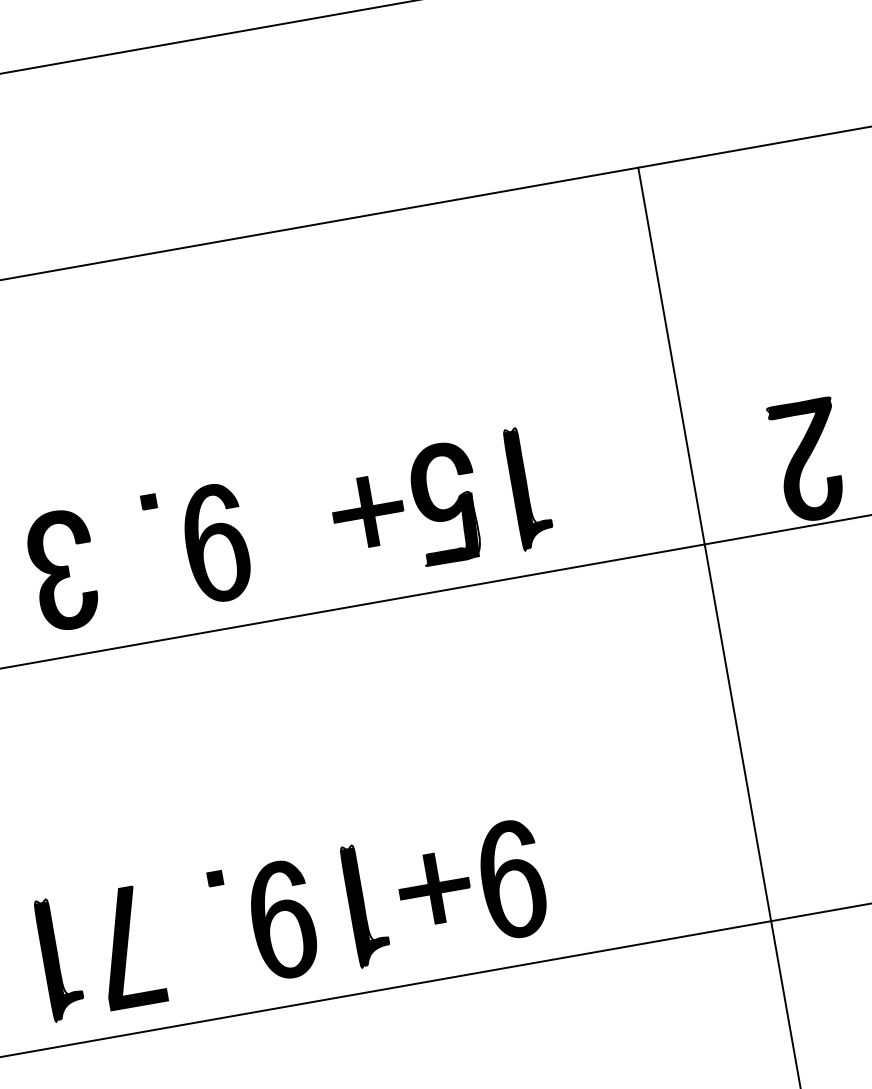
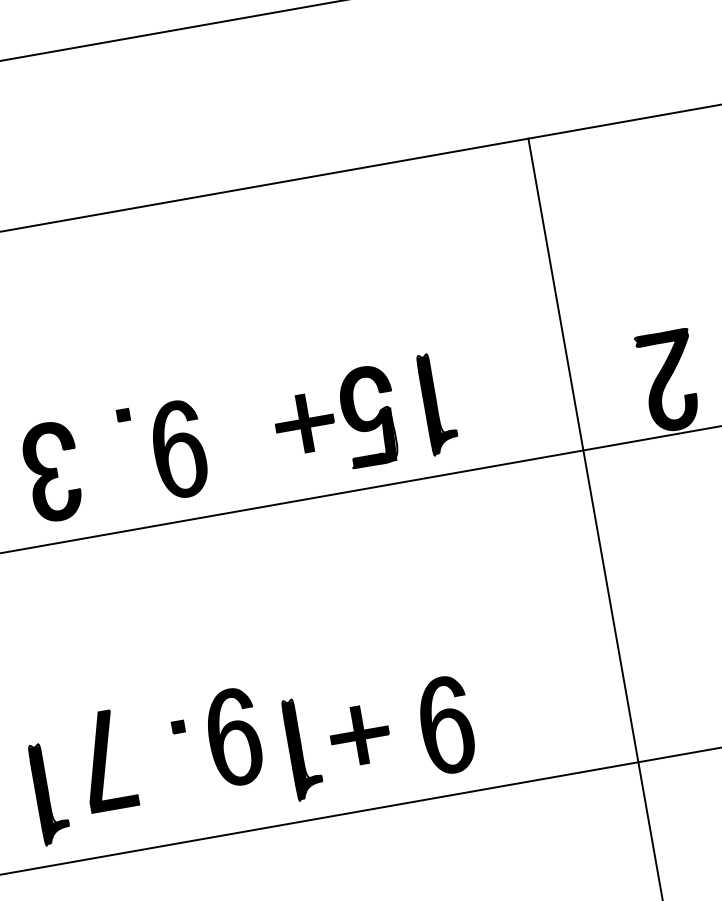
part: (513, 879) -> (447, 725), moved
part: (283, 919) -> (234, 736), moved
part: (127, 948) -> (105, 761), moved

